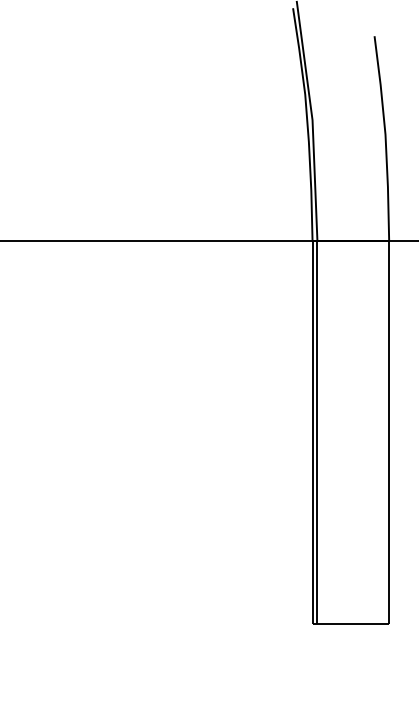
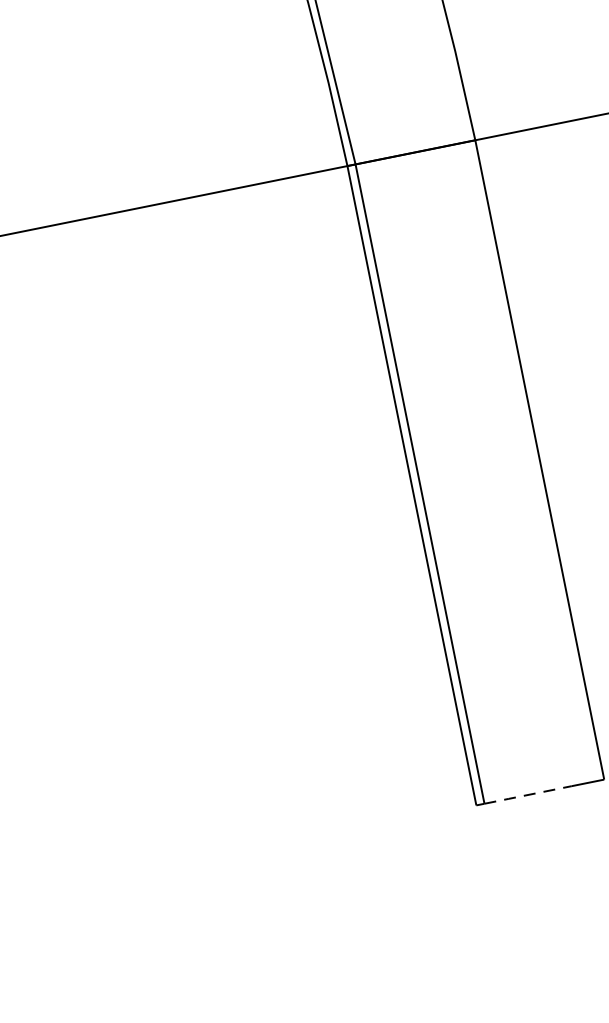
line: (343, 623) -> (528, 794), solid -> dashed

